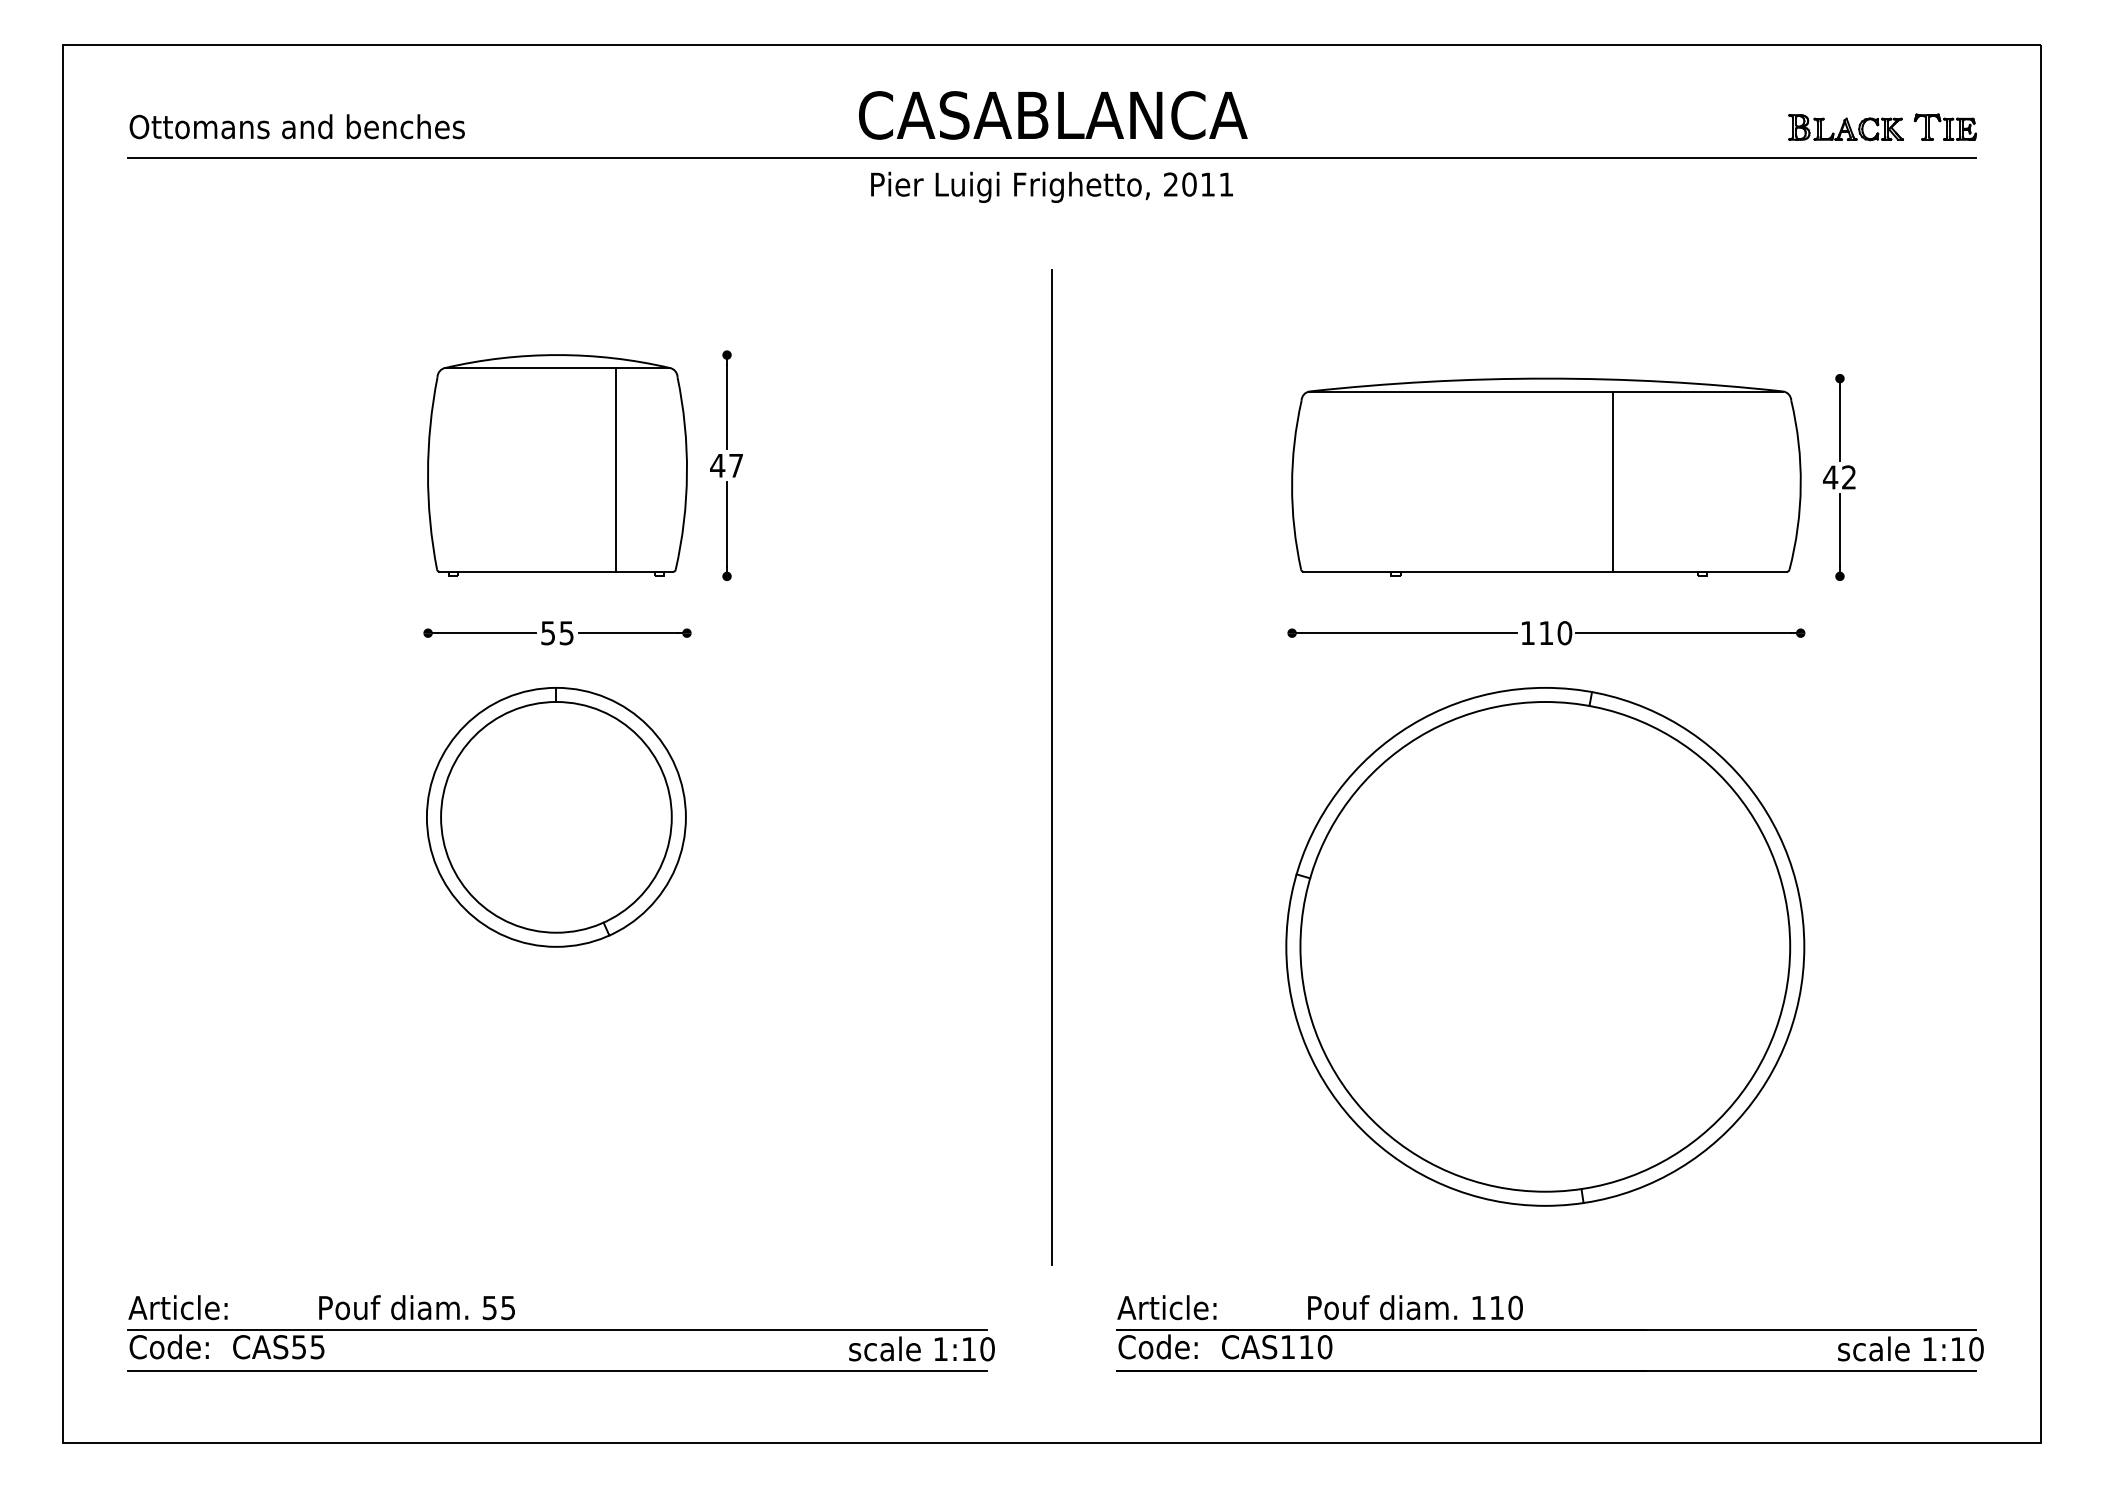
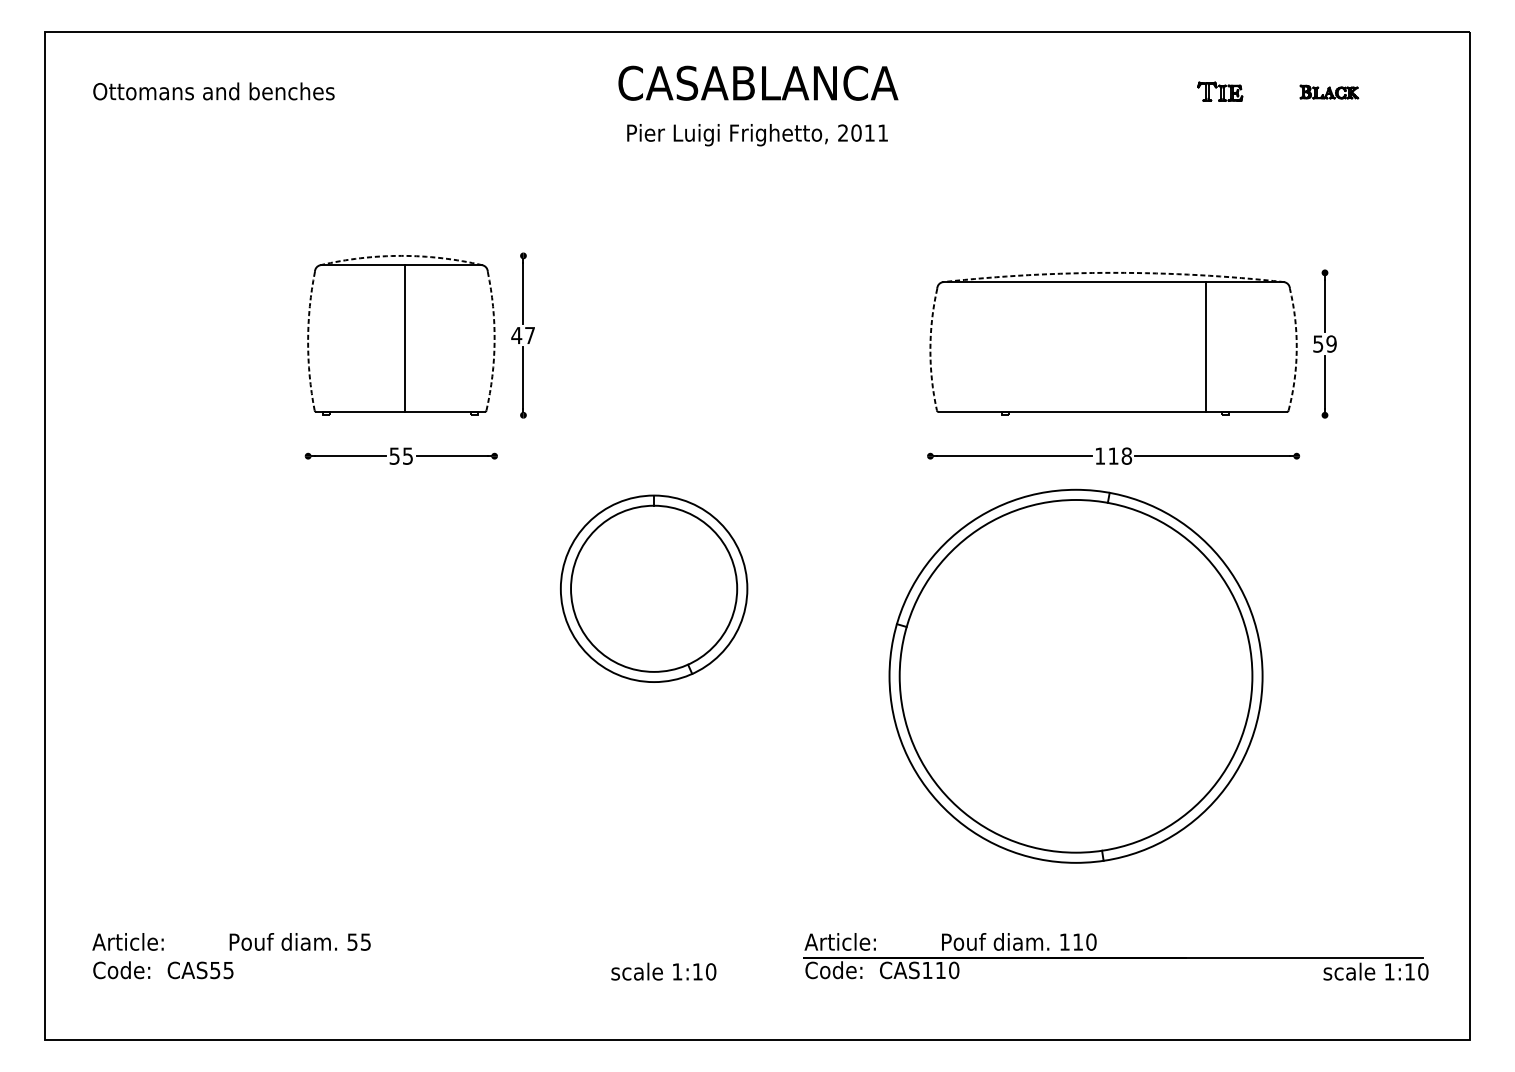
part: (1945, 126) -> (1220, 91), moved
part: (1845, 127) -> (1328, 91), size x0.7
line: (1051, 157) -> (757, 113), removed
arc: (557, 355) -> (401, 256), solid -> dashed
arc: (1546, 378) -> (1113, 272), solid -> dashed
line: (616, 469) -> (404, 338), moved
arc: (428, 473) -> (308, 341), solid -> dashed
arc: (686, 473) -> (494, 341), solid -> dashed
text: (1839, 477) -> (1324, 344), 42 -> 59
line: (1613, 481) -> (1205, 346), moved
arc: (1292, 485) -> (930, 349), solid -> dashed
arc: (1800, 485) -> (1296, 349), solid -> dashed
text: (1564, 632) -> (1126, 455), 110 -> 118
line: (1052, 767) -> (757, 552), removed
part: (556, 817) -> (654, 588), moved
part: (1545, 946) -> (1076, 676), moved
line: (557, 1330) -> (401, 958), removed
line: (1546, 1370) -> (1113, 987), removed
line: (557, 1371) -> (401, 987), removed

